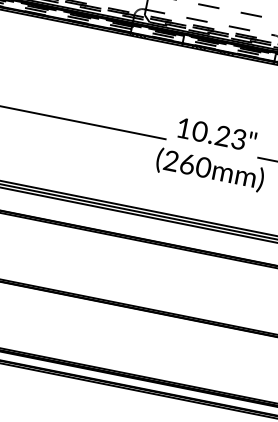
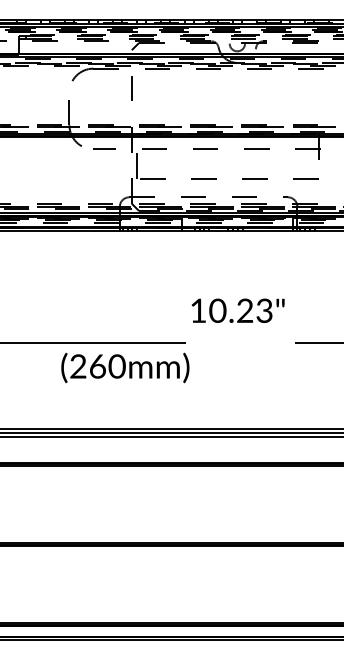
text: (216, 134) -> (237, 310), moved
text: (210, 169) -> (125, 367), moved

